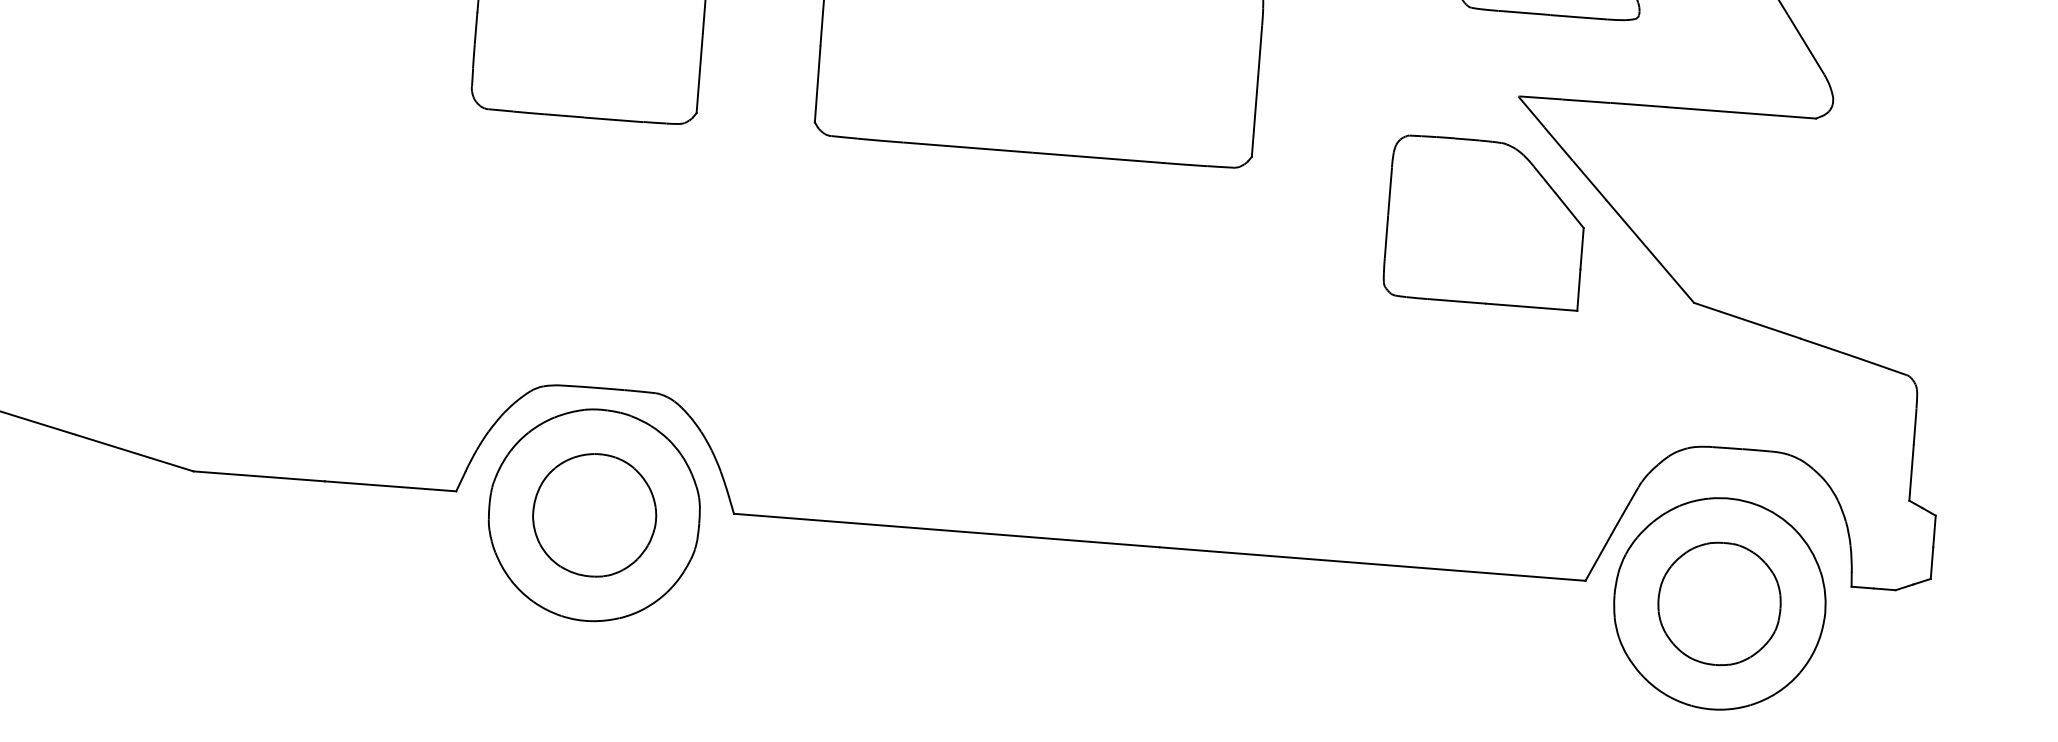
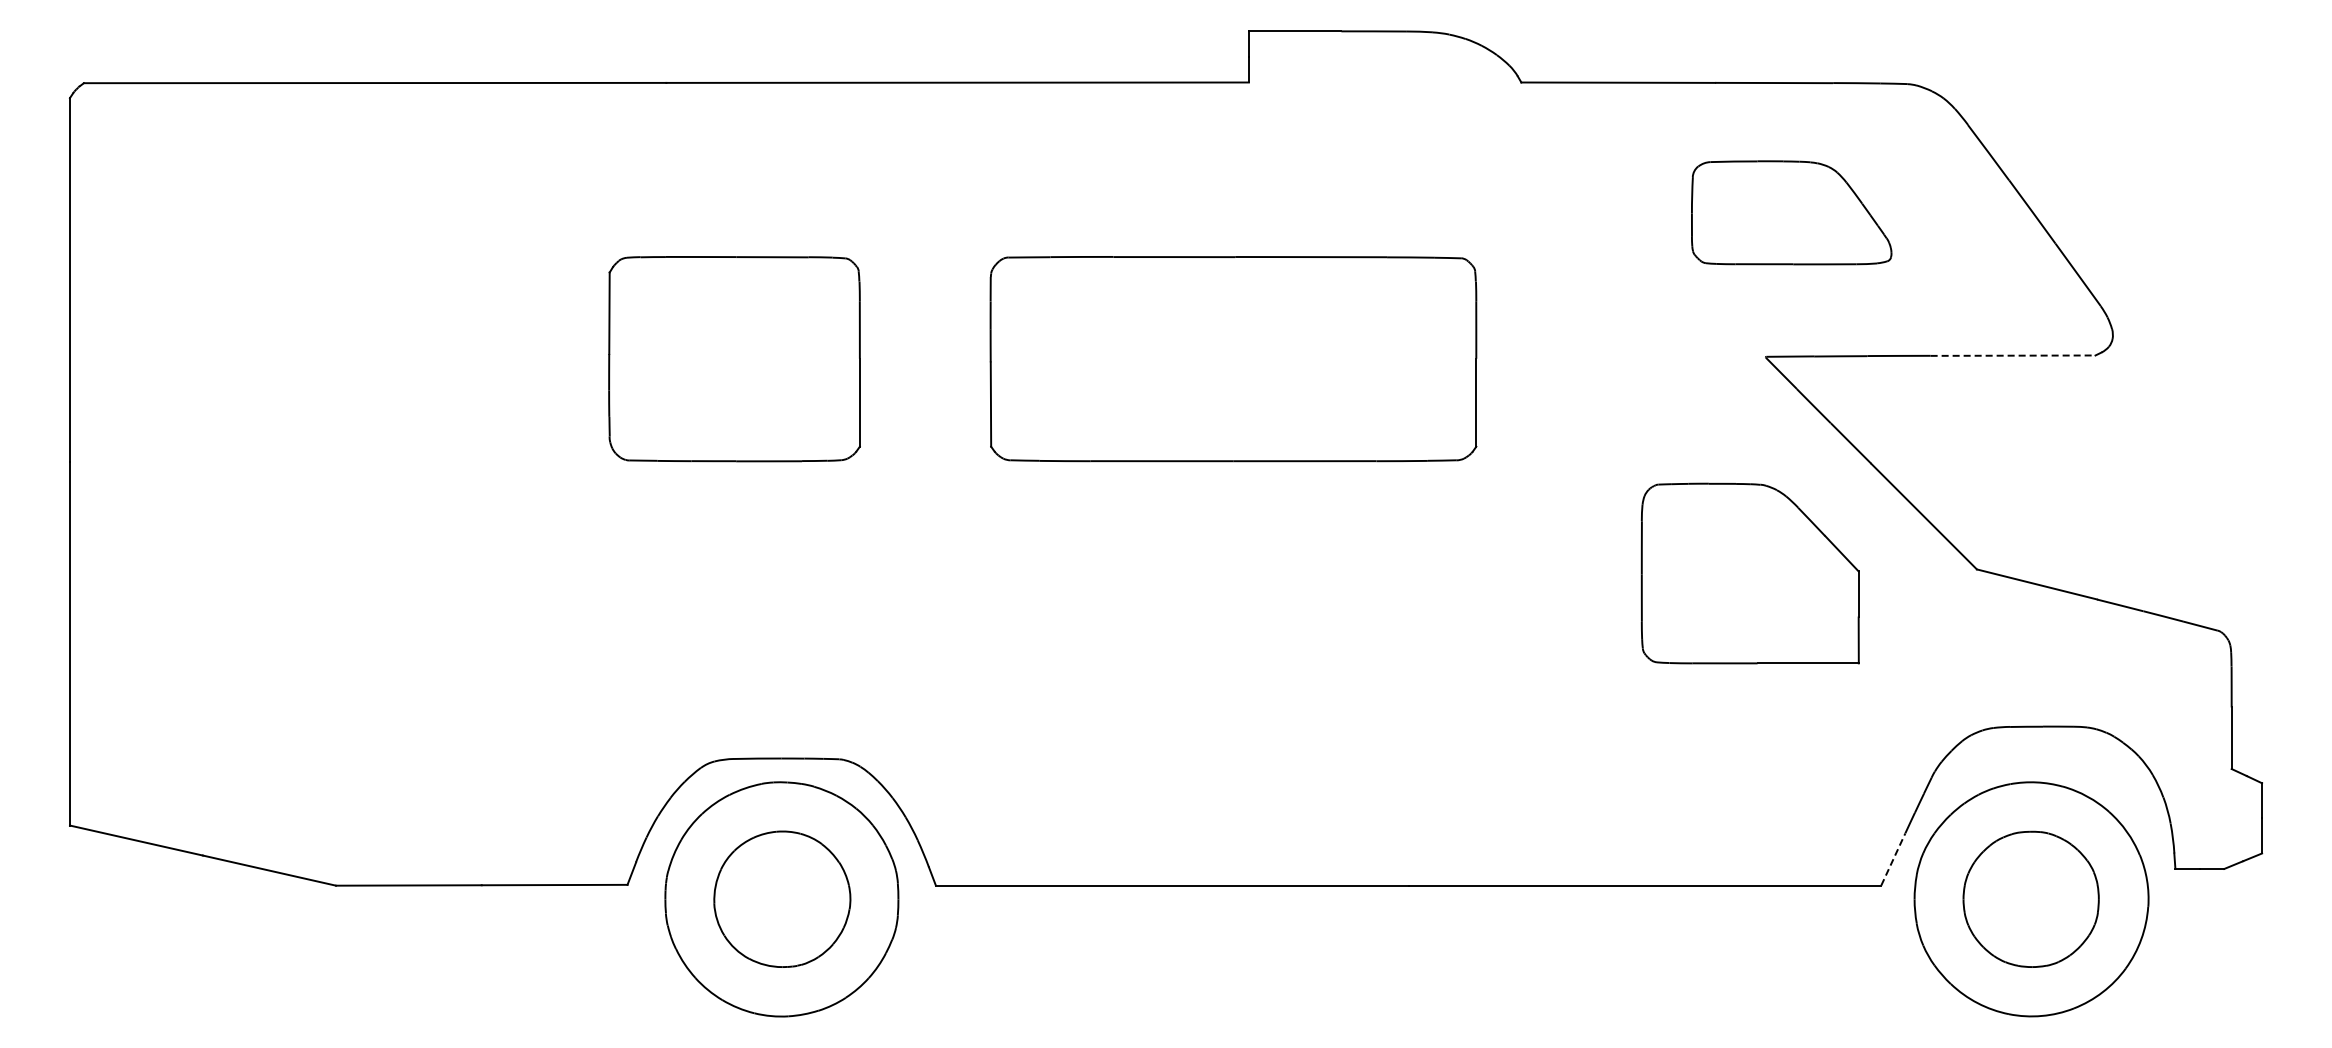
line: (1742, 112) -> (2013, 355), solid -> dashed
part: (1485, 222) -> (1749, 573), moved
line: (1598, 558) -> (1893, 859), solid -> dashed

